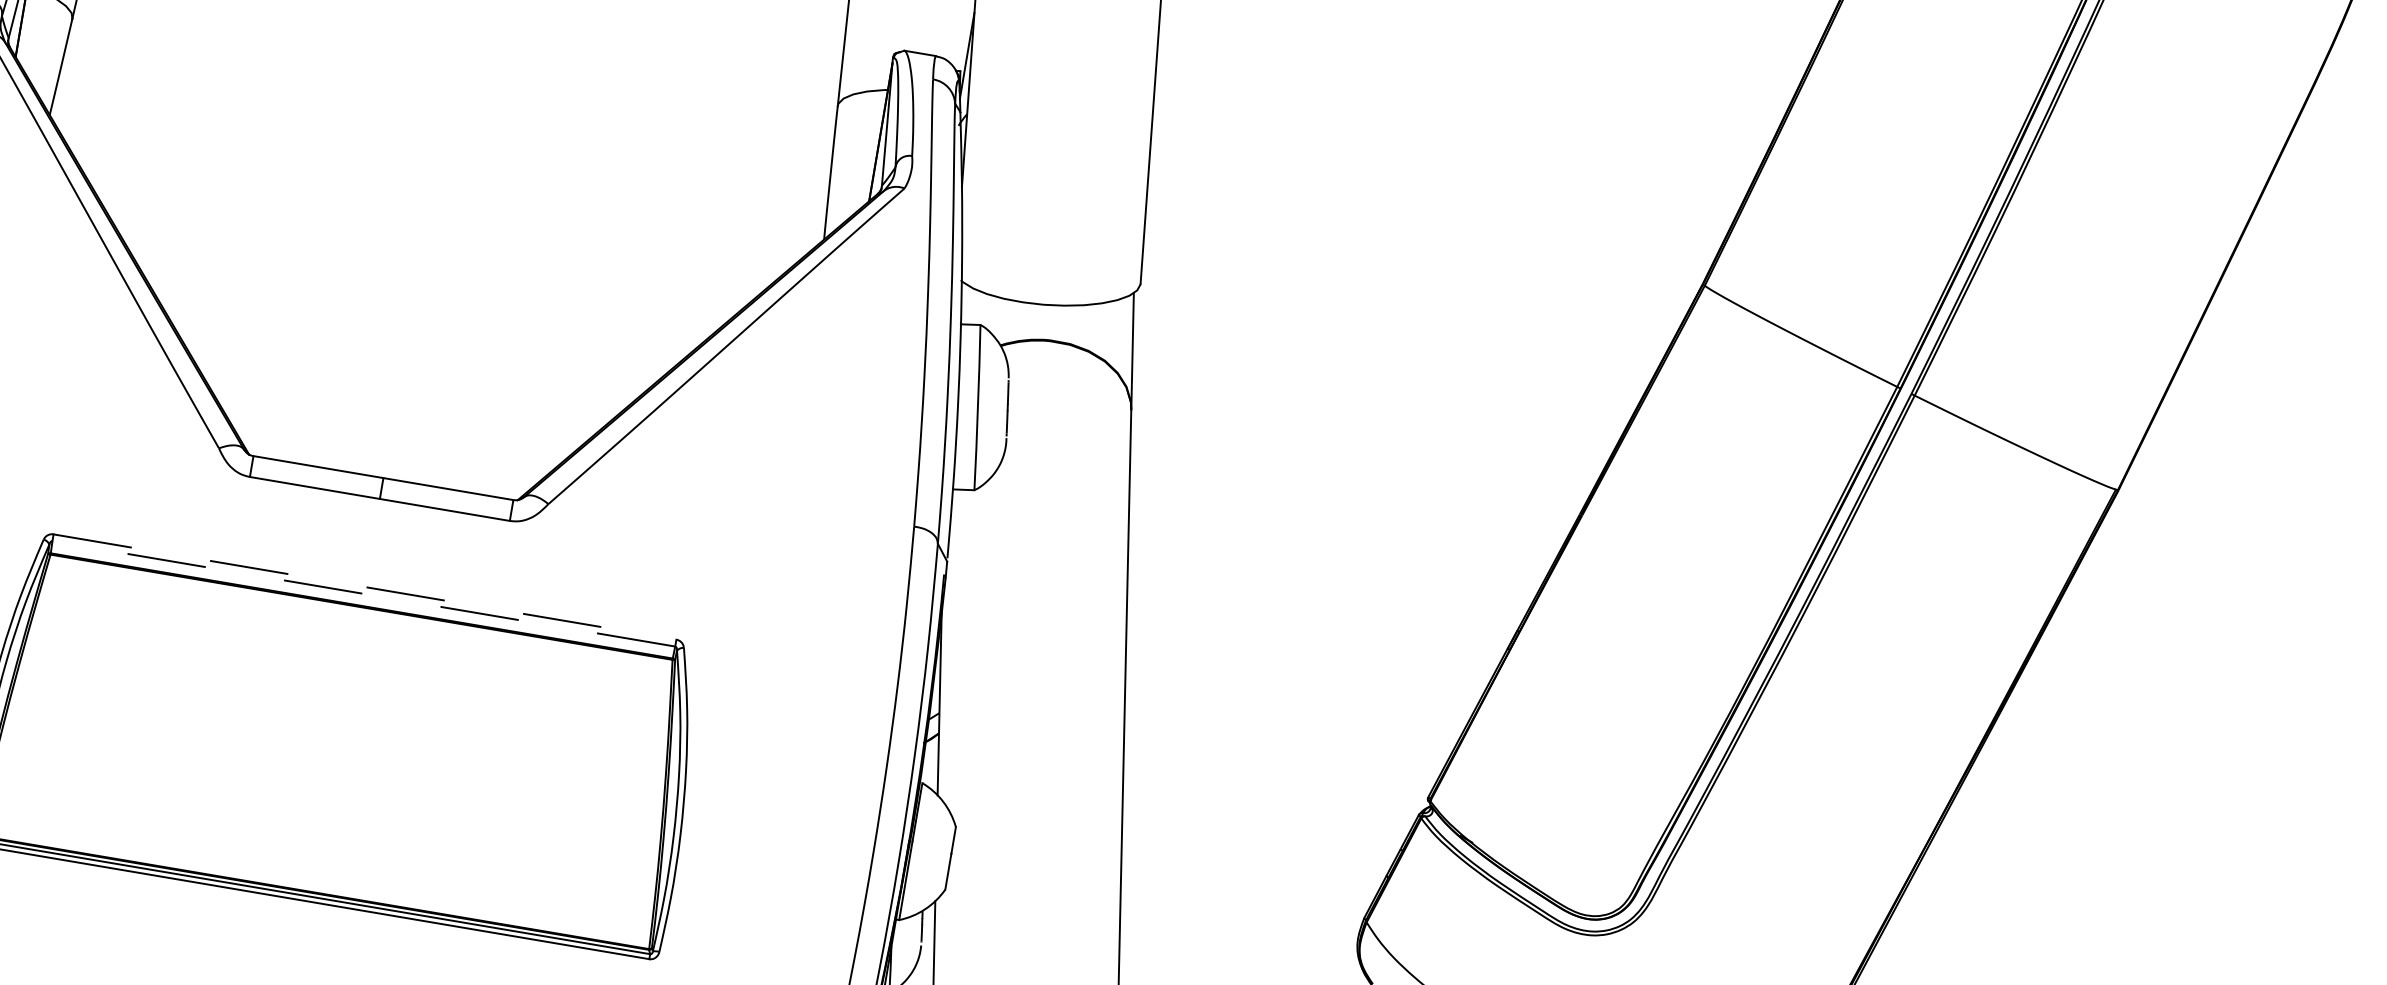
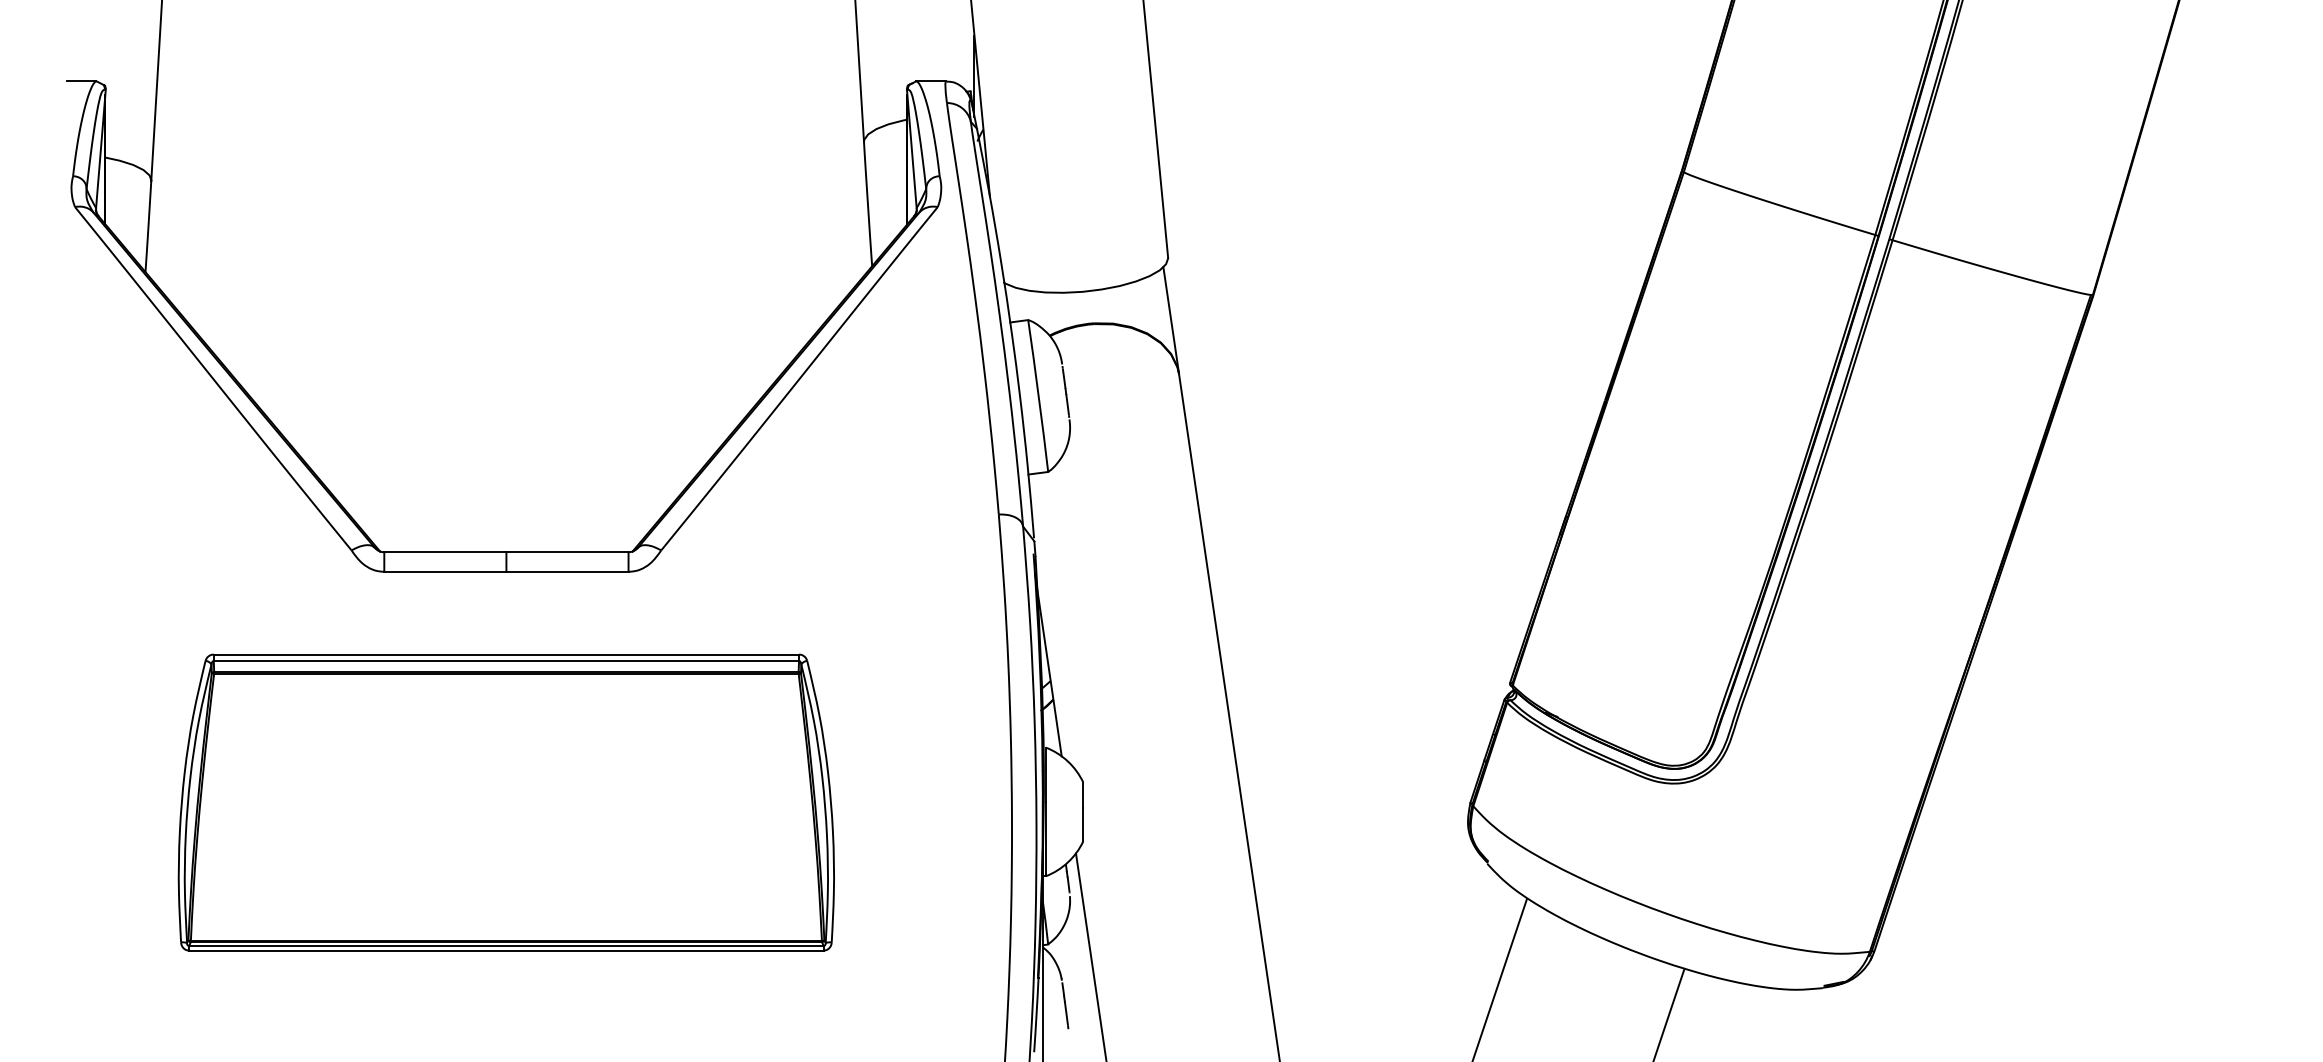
line: (365, 586) -> (506, 654), dashed -> solid
line: (363, 594) -> (506, 661), dashed -> solid

